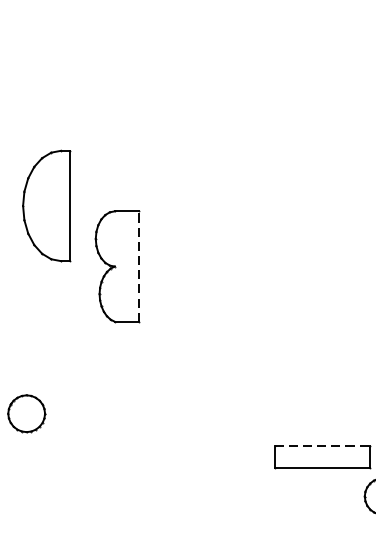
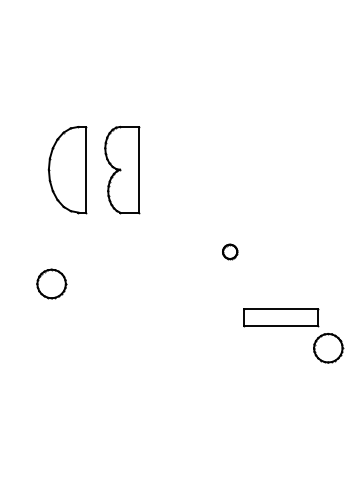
part: (47, 206) -> (67, 170), moved
line: (138, 266) -> (138, 169), dashed -> solid
part: (257, 371) -> (230, 251), added
line: (322, 445) -> (281, 308), dashed -> solid

